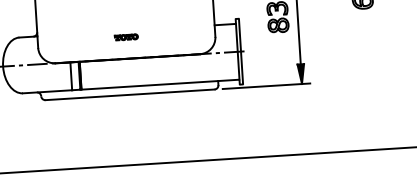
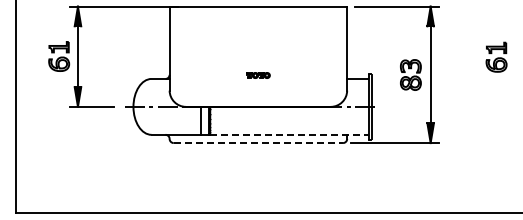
part: (126, 37) -> (258, 75), moved
line: (159, 84) -> (288, 134), solid -> dashed
line: (130, 95) -> (258, 143), solid -> dashed

